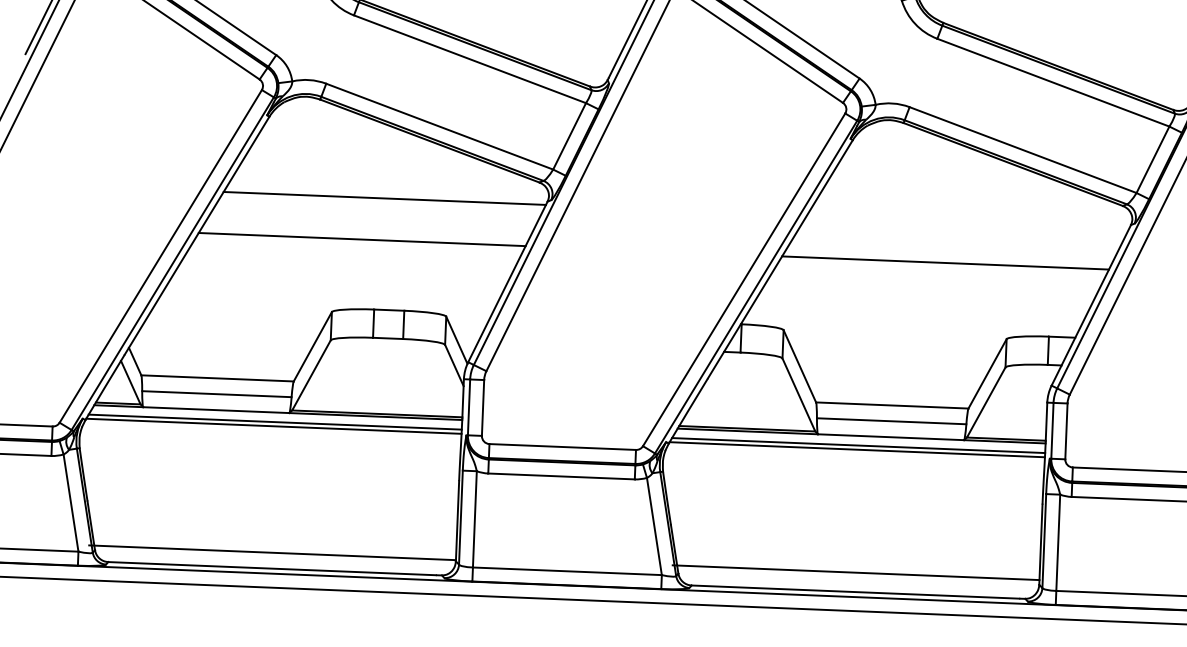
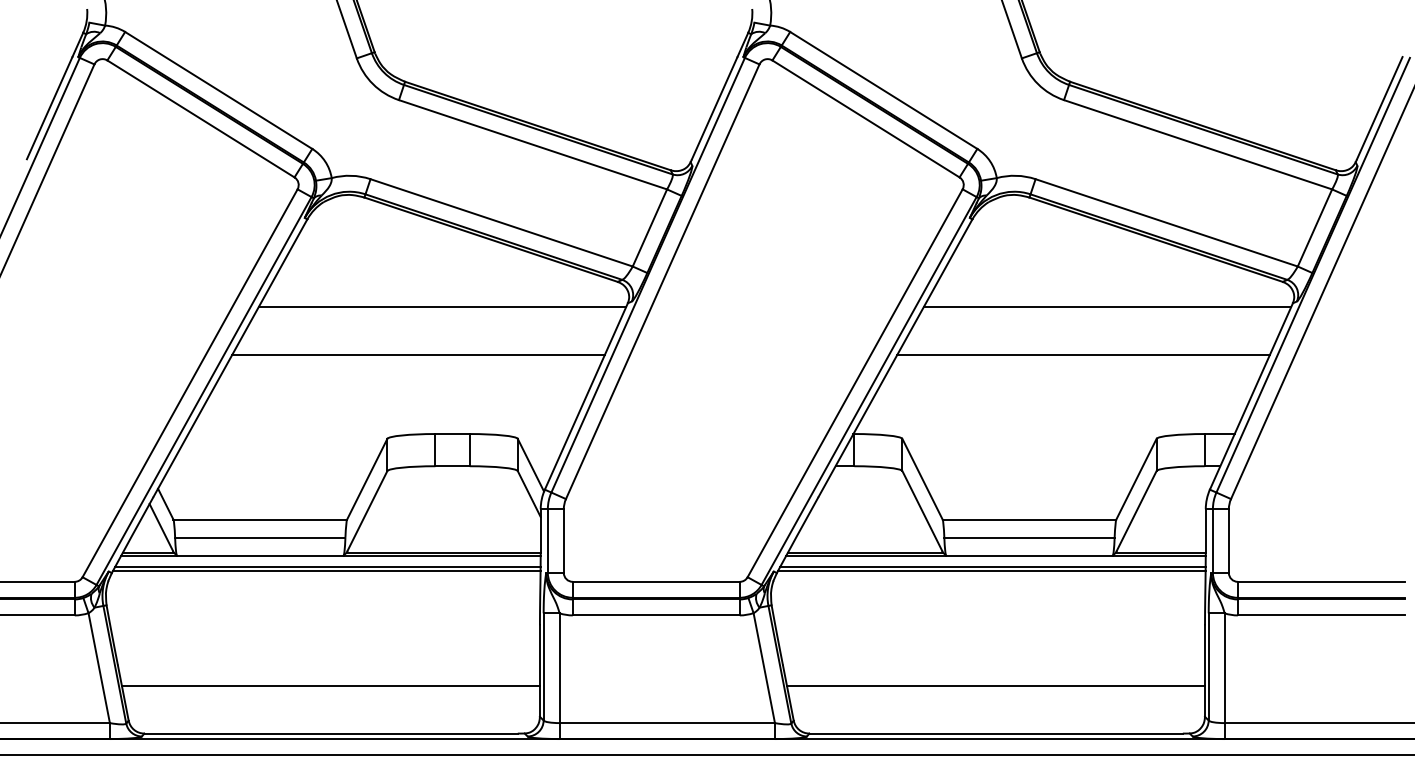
line: (968, 222) -> (1107, 307), added
line: (272, 552) -> (330, 685), moved
line: (855, 572) -> (995, 685), moved

